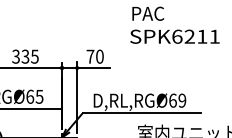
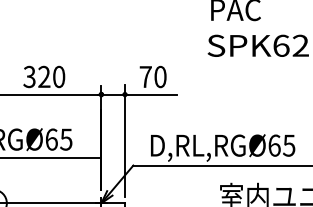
text: (29, 56) -> (50, 76), 335 -> 320
text: (182, 100) -> (289, 145), D,RL,RGØ69 -> D,RL,RGØ65

